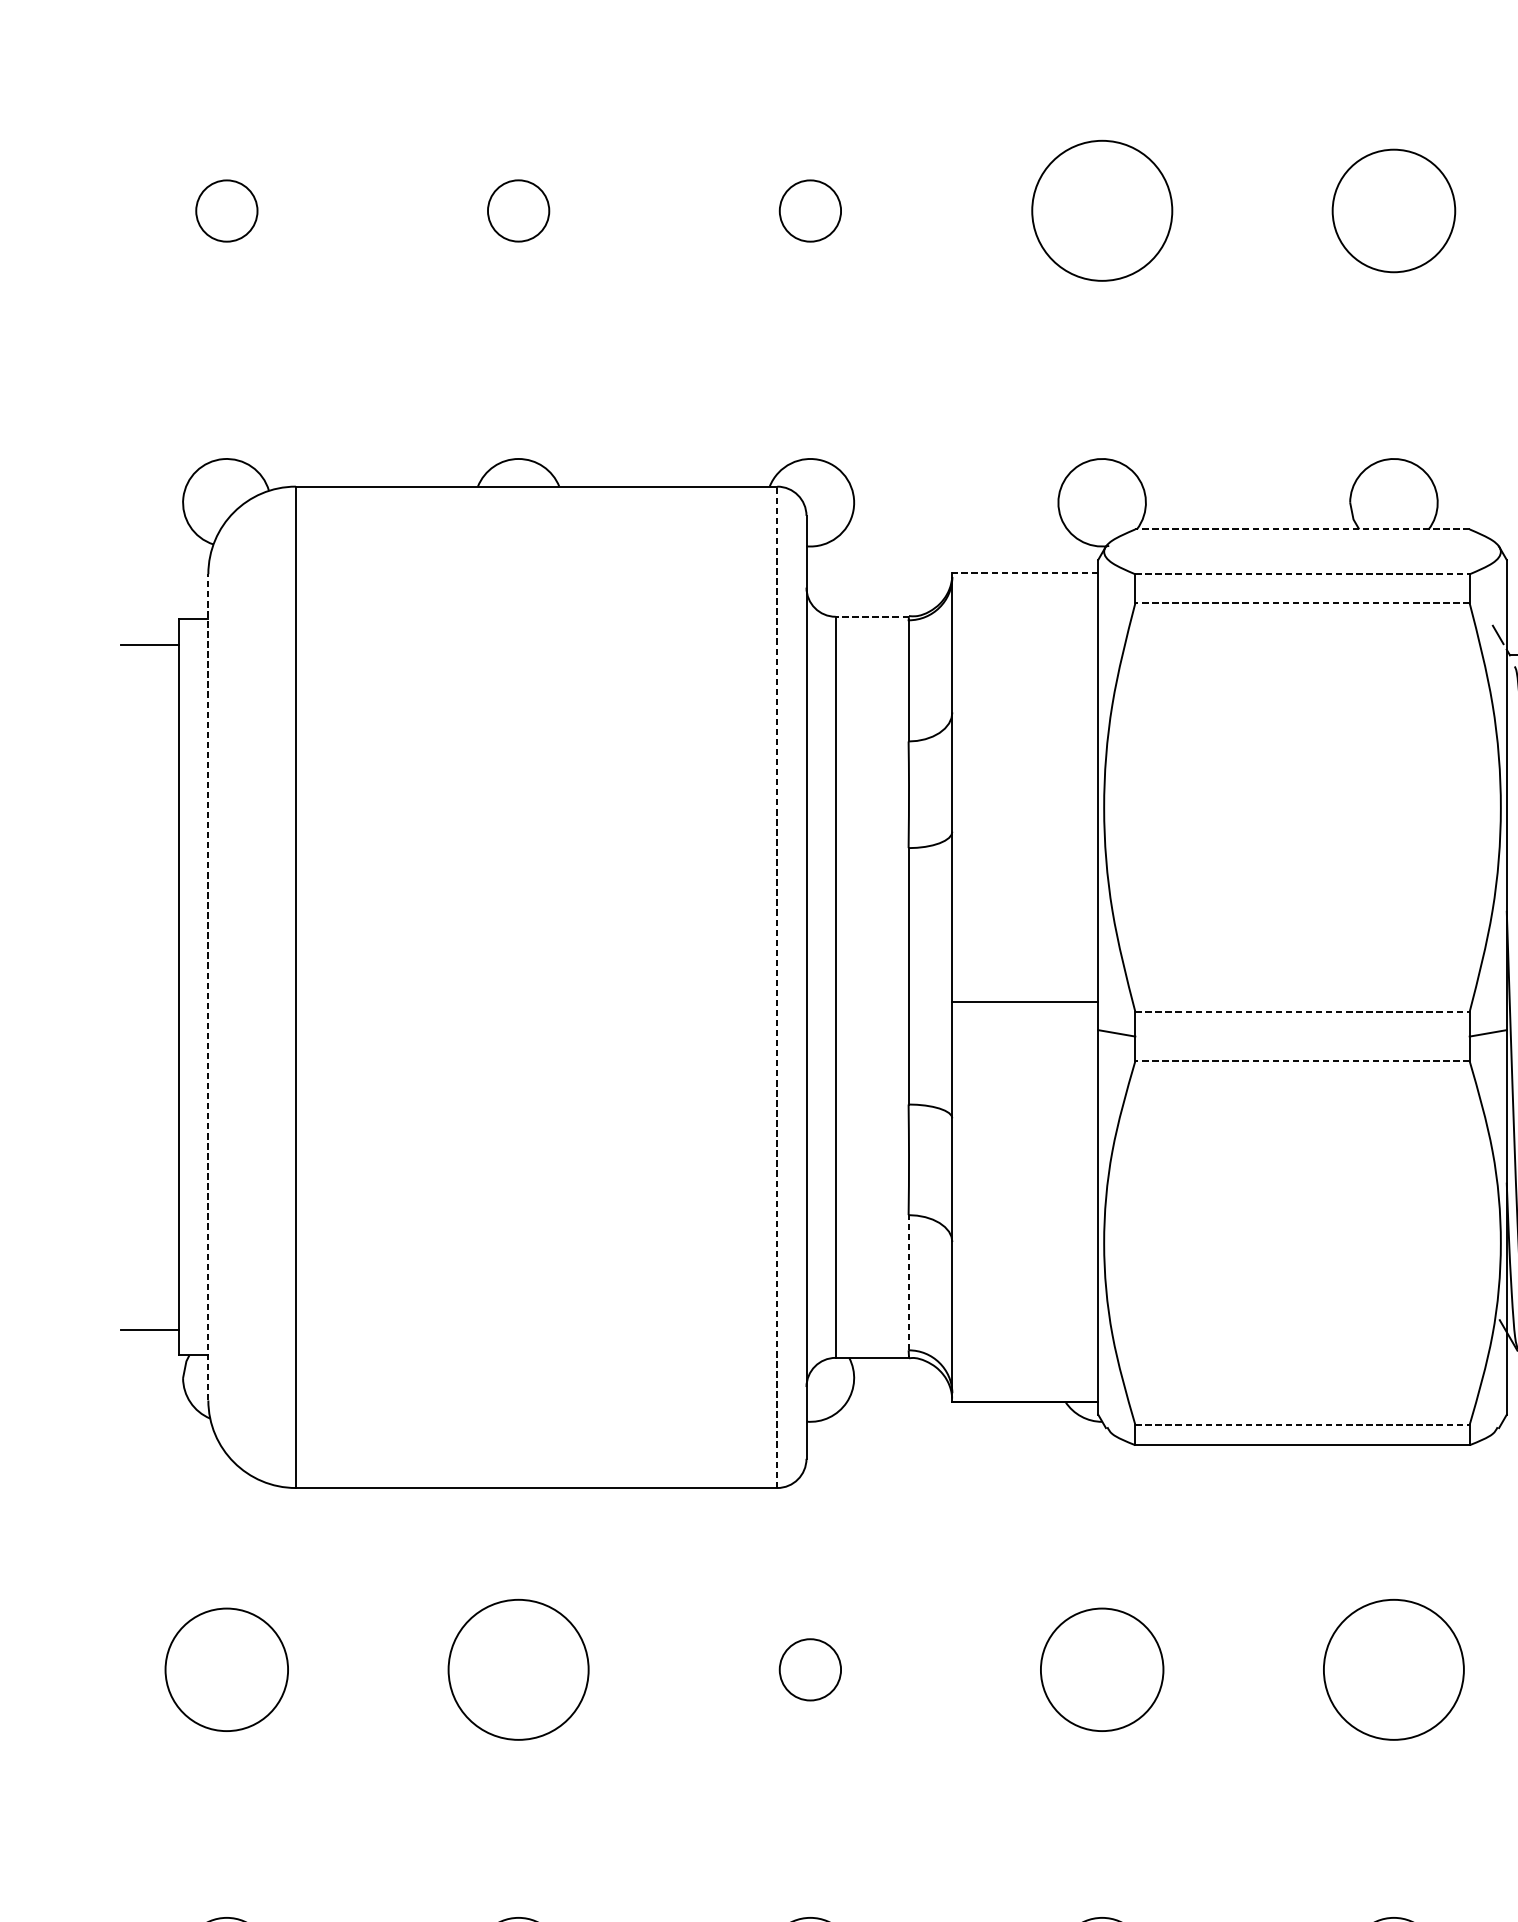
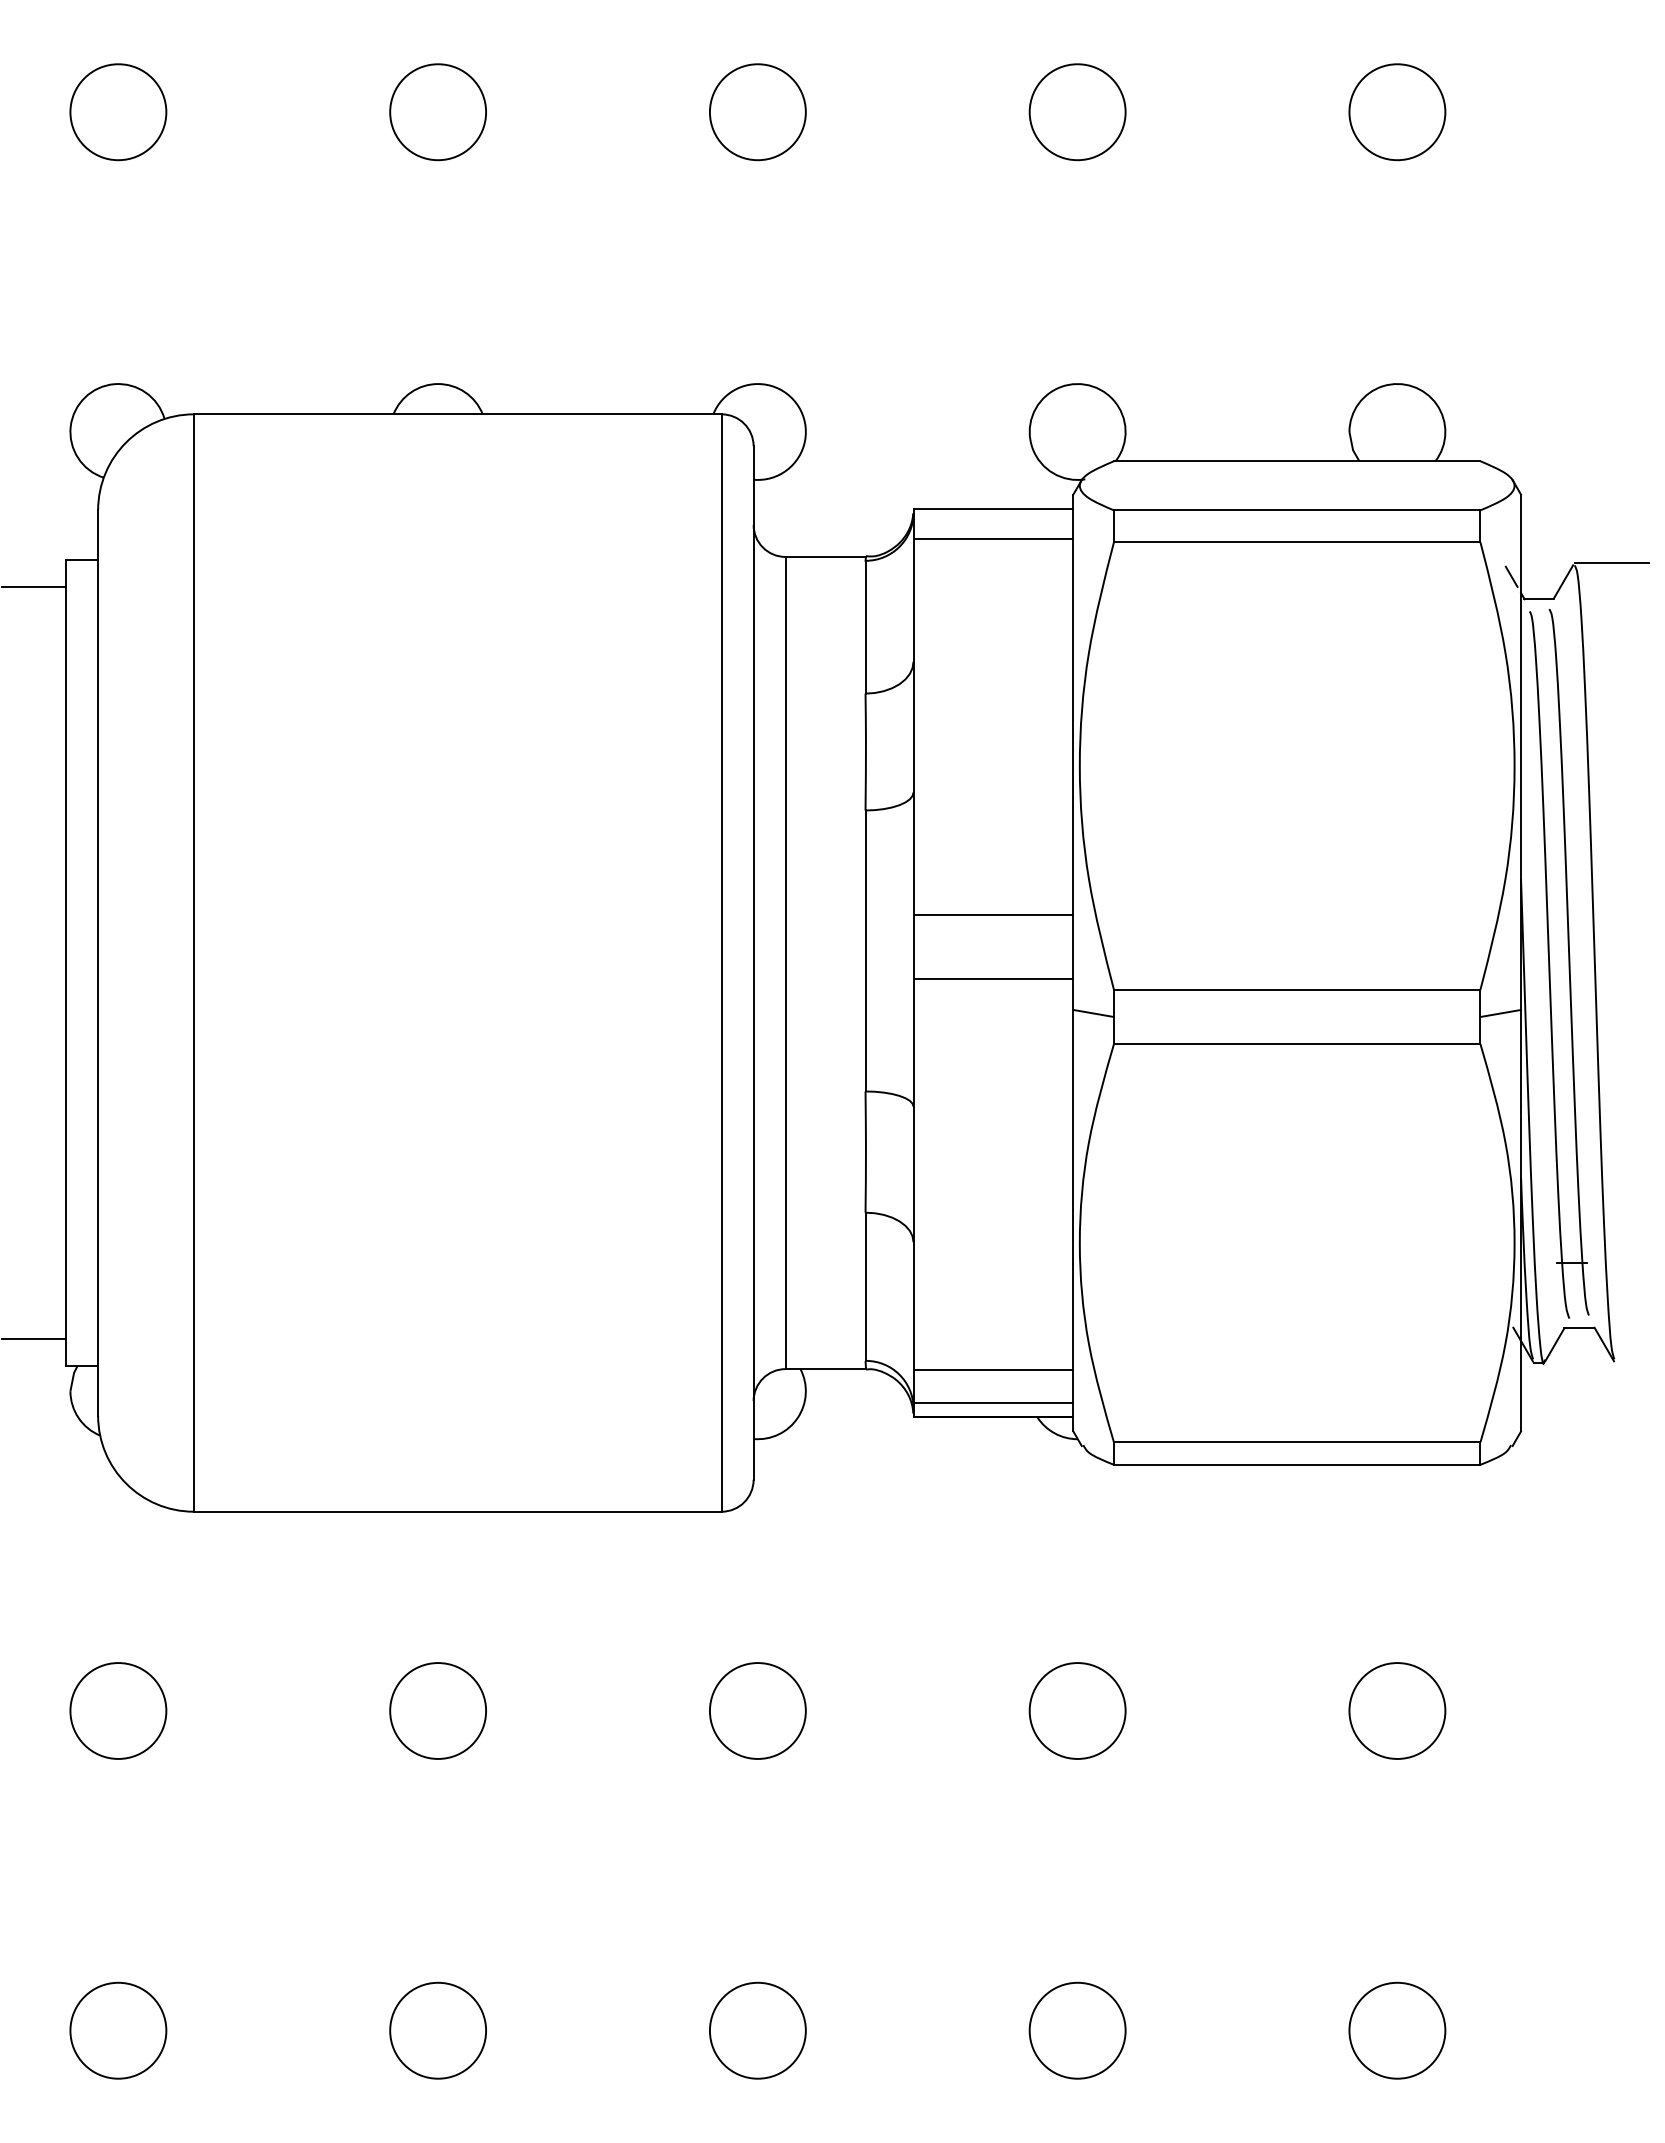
circle: (226, 211) -> (118, 112), size x1.43
circle: (518, 211) -> (438, 112), size x1.43
circle: (810, 211) -> (757, 112), size x1.43
circle: (1102, 211) -> (1077, 112), size x0.62
circle: (1394, 211) -> (1397, 112), size x0.71
line: (1301, 529) -> (1296, 461), dashed -> solid
line: (1025, 572) -> (993, 508), dashed -> solid
line: (1302, 574) -> (1297, 510), dashed -> solid
line: (1025, 599) -> (993, 538), added
line: (1301, 603) -> (1296, 542), dashed -> solid
line: (872, 616) -> (825, 556), dashed -> solid
line: (1025, 943) -> (993, 915), added
line: (208, 987) -> (98, 963), dashed -> solid
line: (777, 987) -> (721, 963), dashed -> solid
line: (1302, 1011) -> (1297, 989), dashed -> solid
line: (1301, 1061) -> (1296, 1044), dashed -> solid
line: (908, 1282) -> (865, 1286), dashed -> solid
line: (1025, 1358) -> (993, 1369), added
line: (1025, 1389) -> (993, 1403), added
line: (1302, 1424) -> (1297, 1442), dashed -> solid
circle: (226, 1669) -> (118, 1710), size x0.71
circle: (518, 1669) -> (438, 1710), size x0.62
circle: (810, 1669) -> (757, 1710), size x1.43
circle: (1102, 1669) -> (1077, 1710), size x0.71
circle: (1394, 1669) -> (1397, 1710), size x0.62

